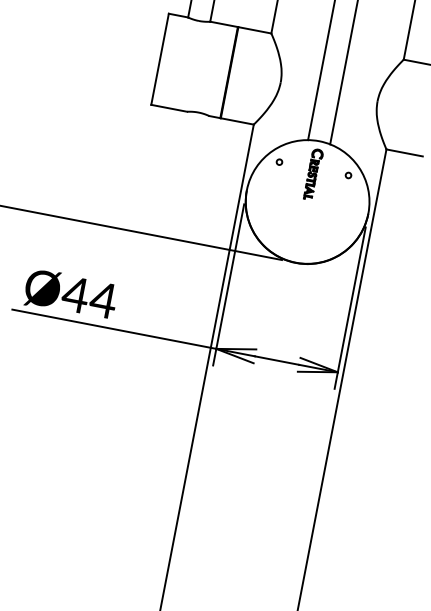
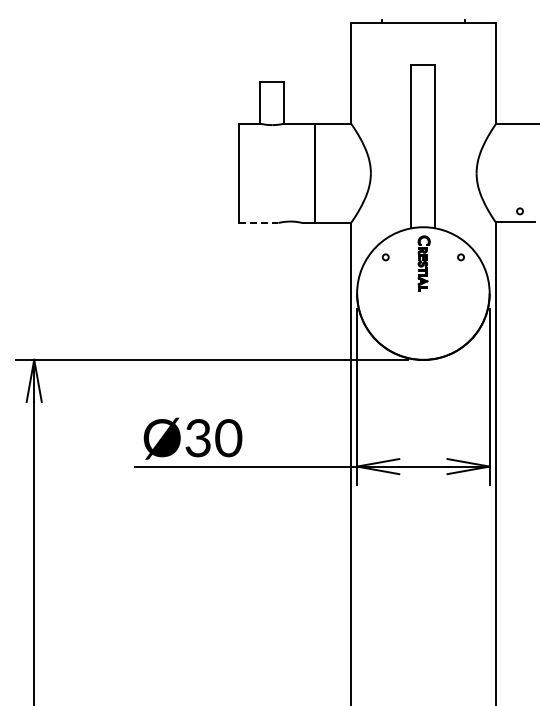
line: (168, 108) -> (258, 223), solid -> dashed
circle: (410, 143) -> (519, 211), added
text: (89, 297) -> (213, 438), Ø44 -> Ø30

